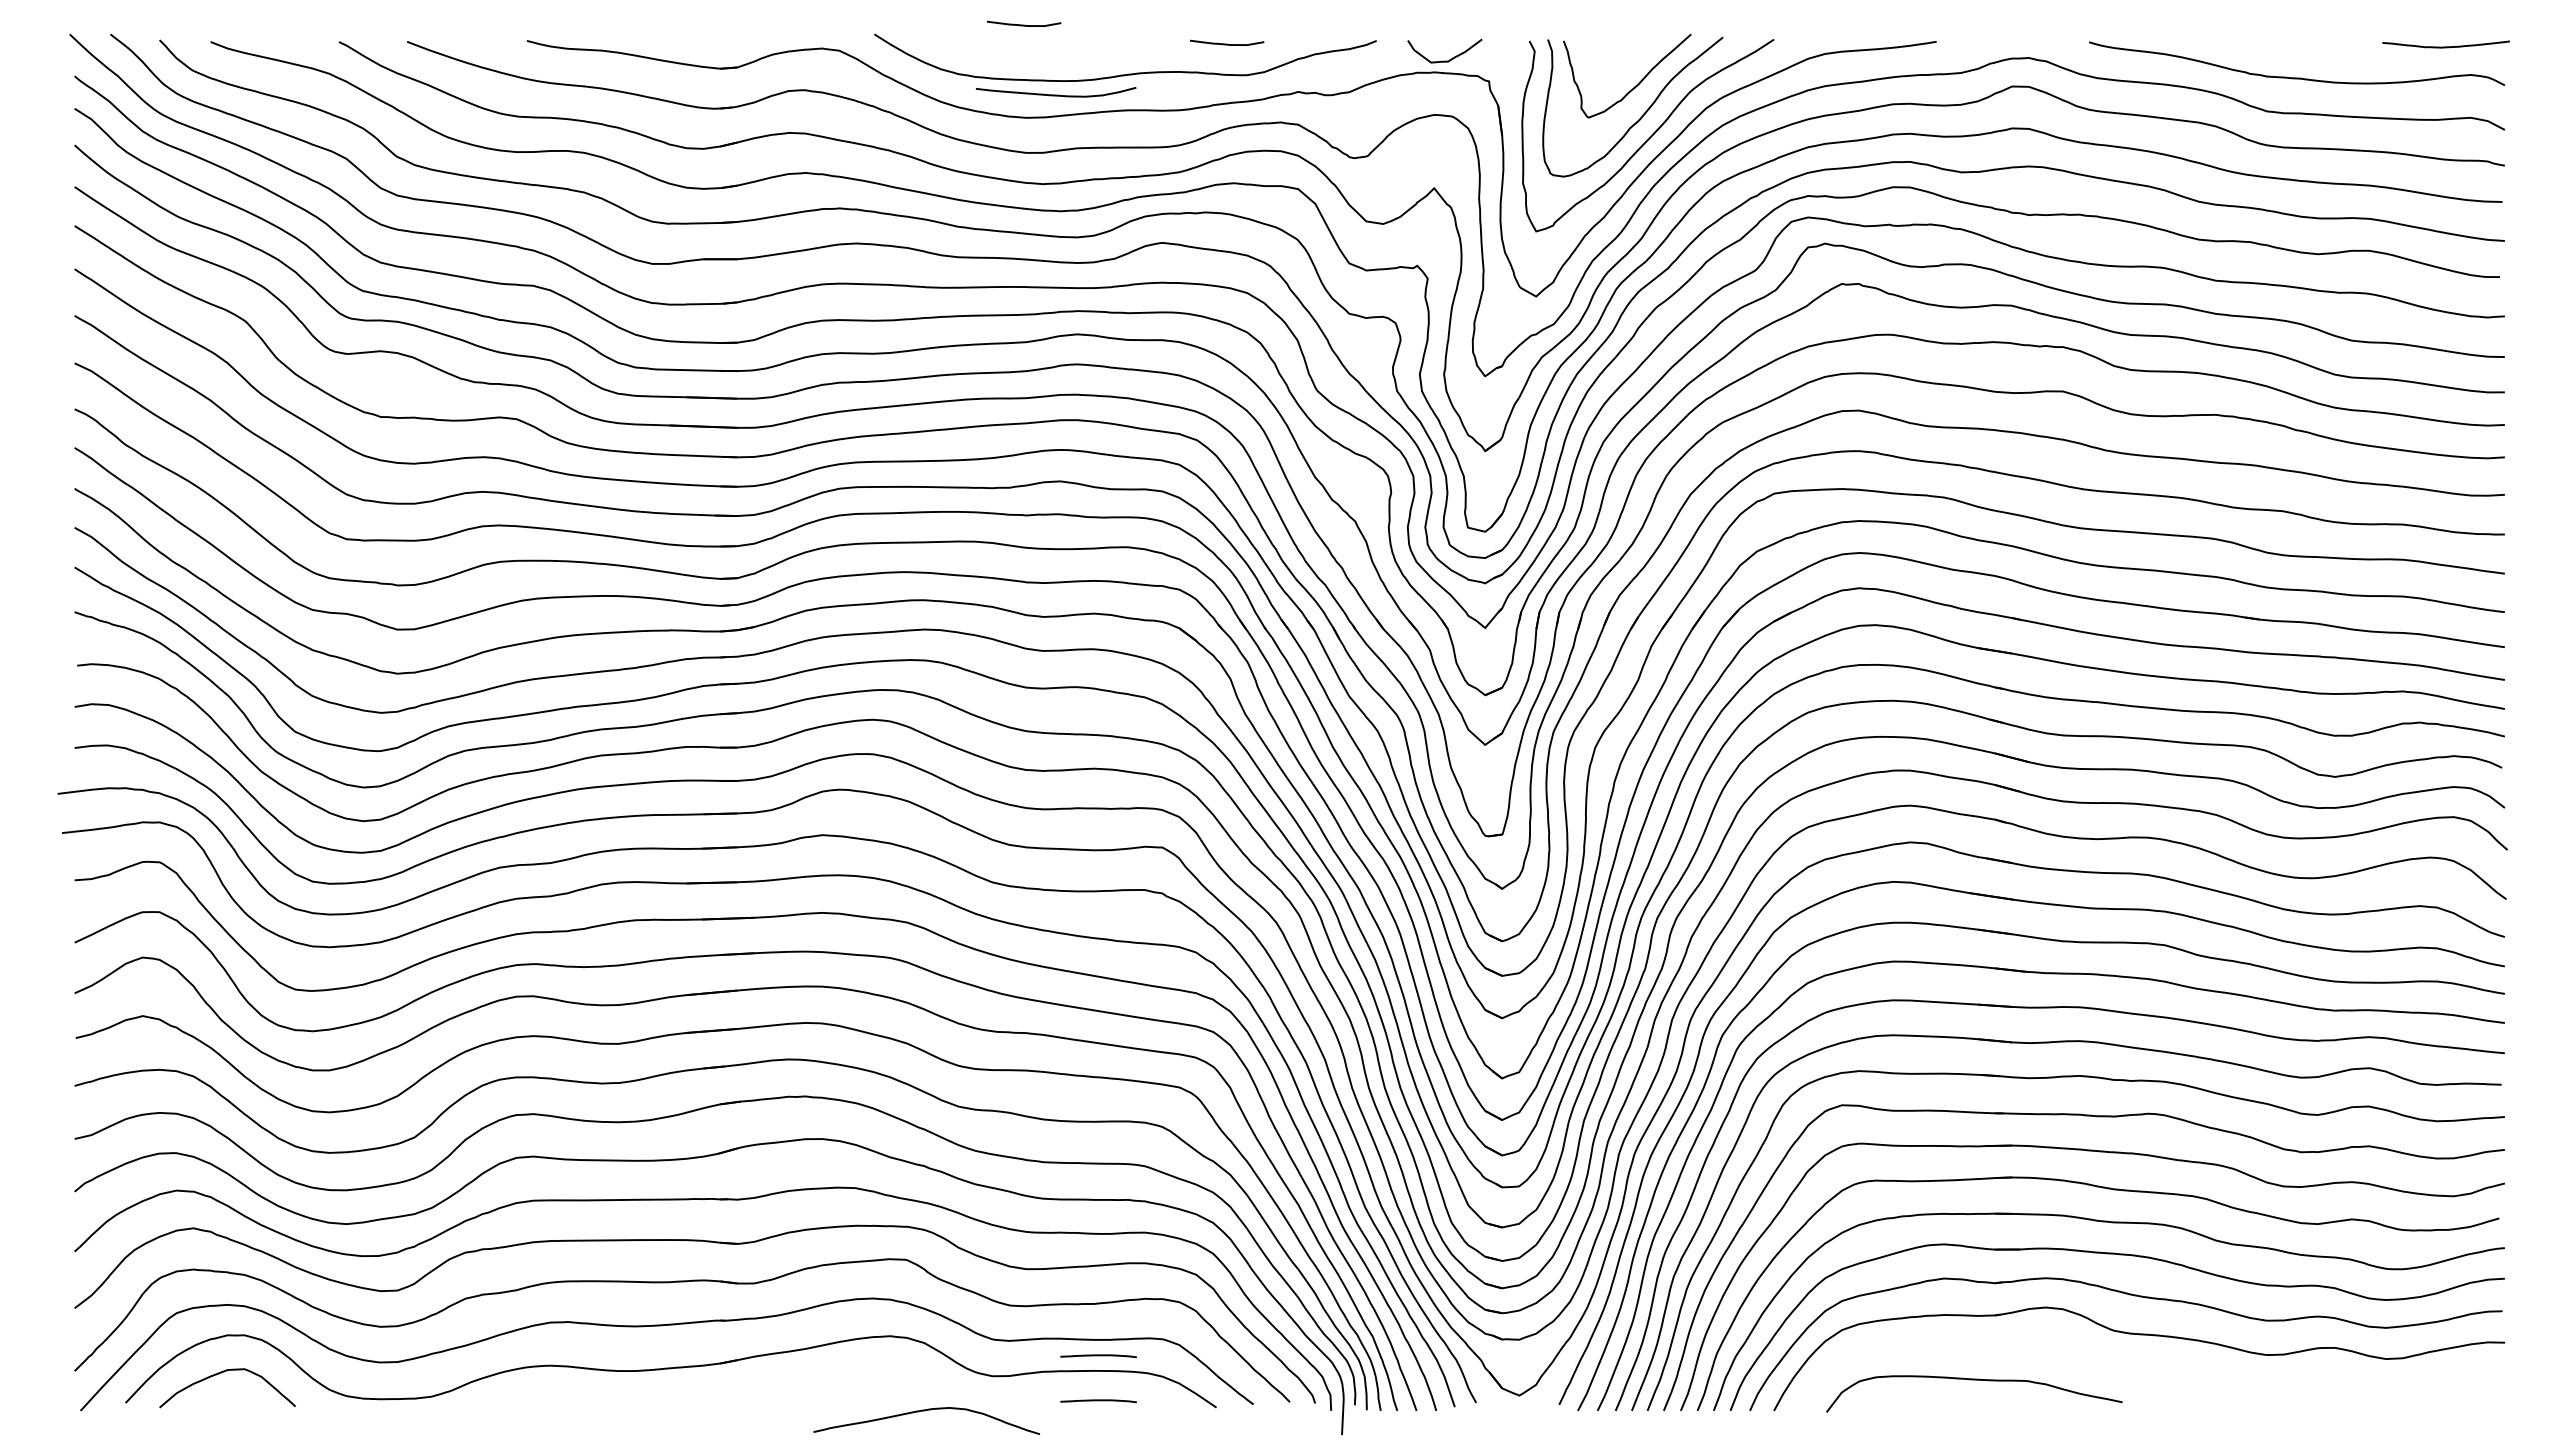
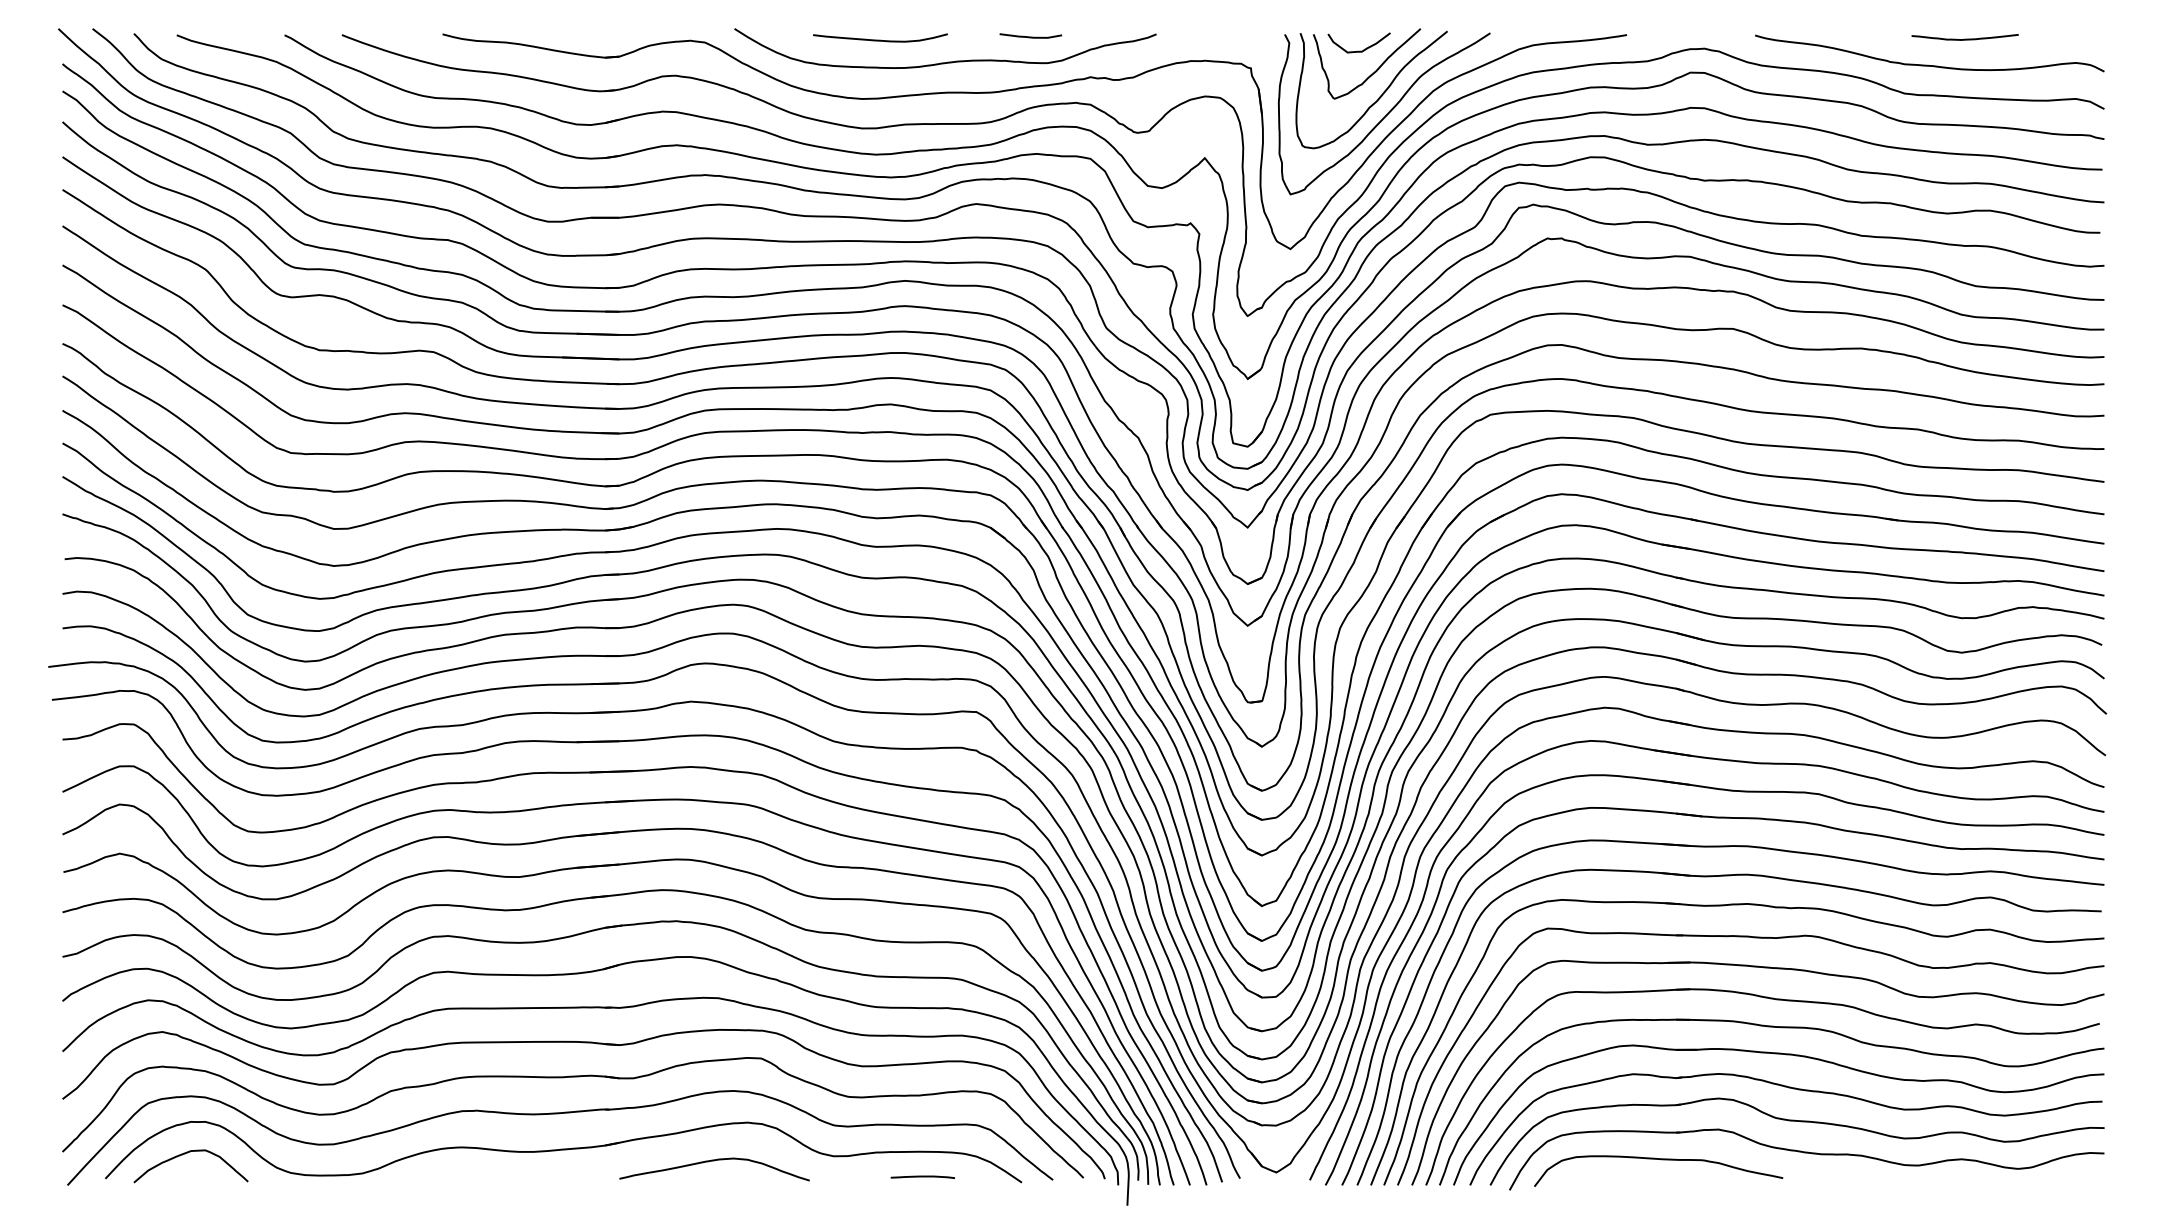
curve: (1024, 24) -> (860, 20), removed
curve: (2445, 46) -> (1964, 39), moved
curve: (1444, 60) -> (1358, 50), moved
curve: (1056, 94) -> (880, 39), moved
curve: (1098, 1356) -> (922, 1139), removed
part: (2153, 1373) -> (1809, 1153), added
curve: (925, 1411) -> (713, 1161), moved

